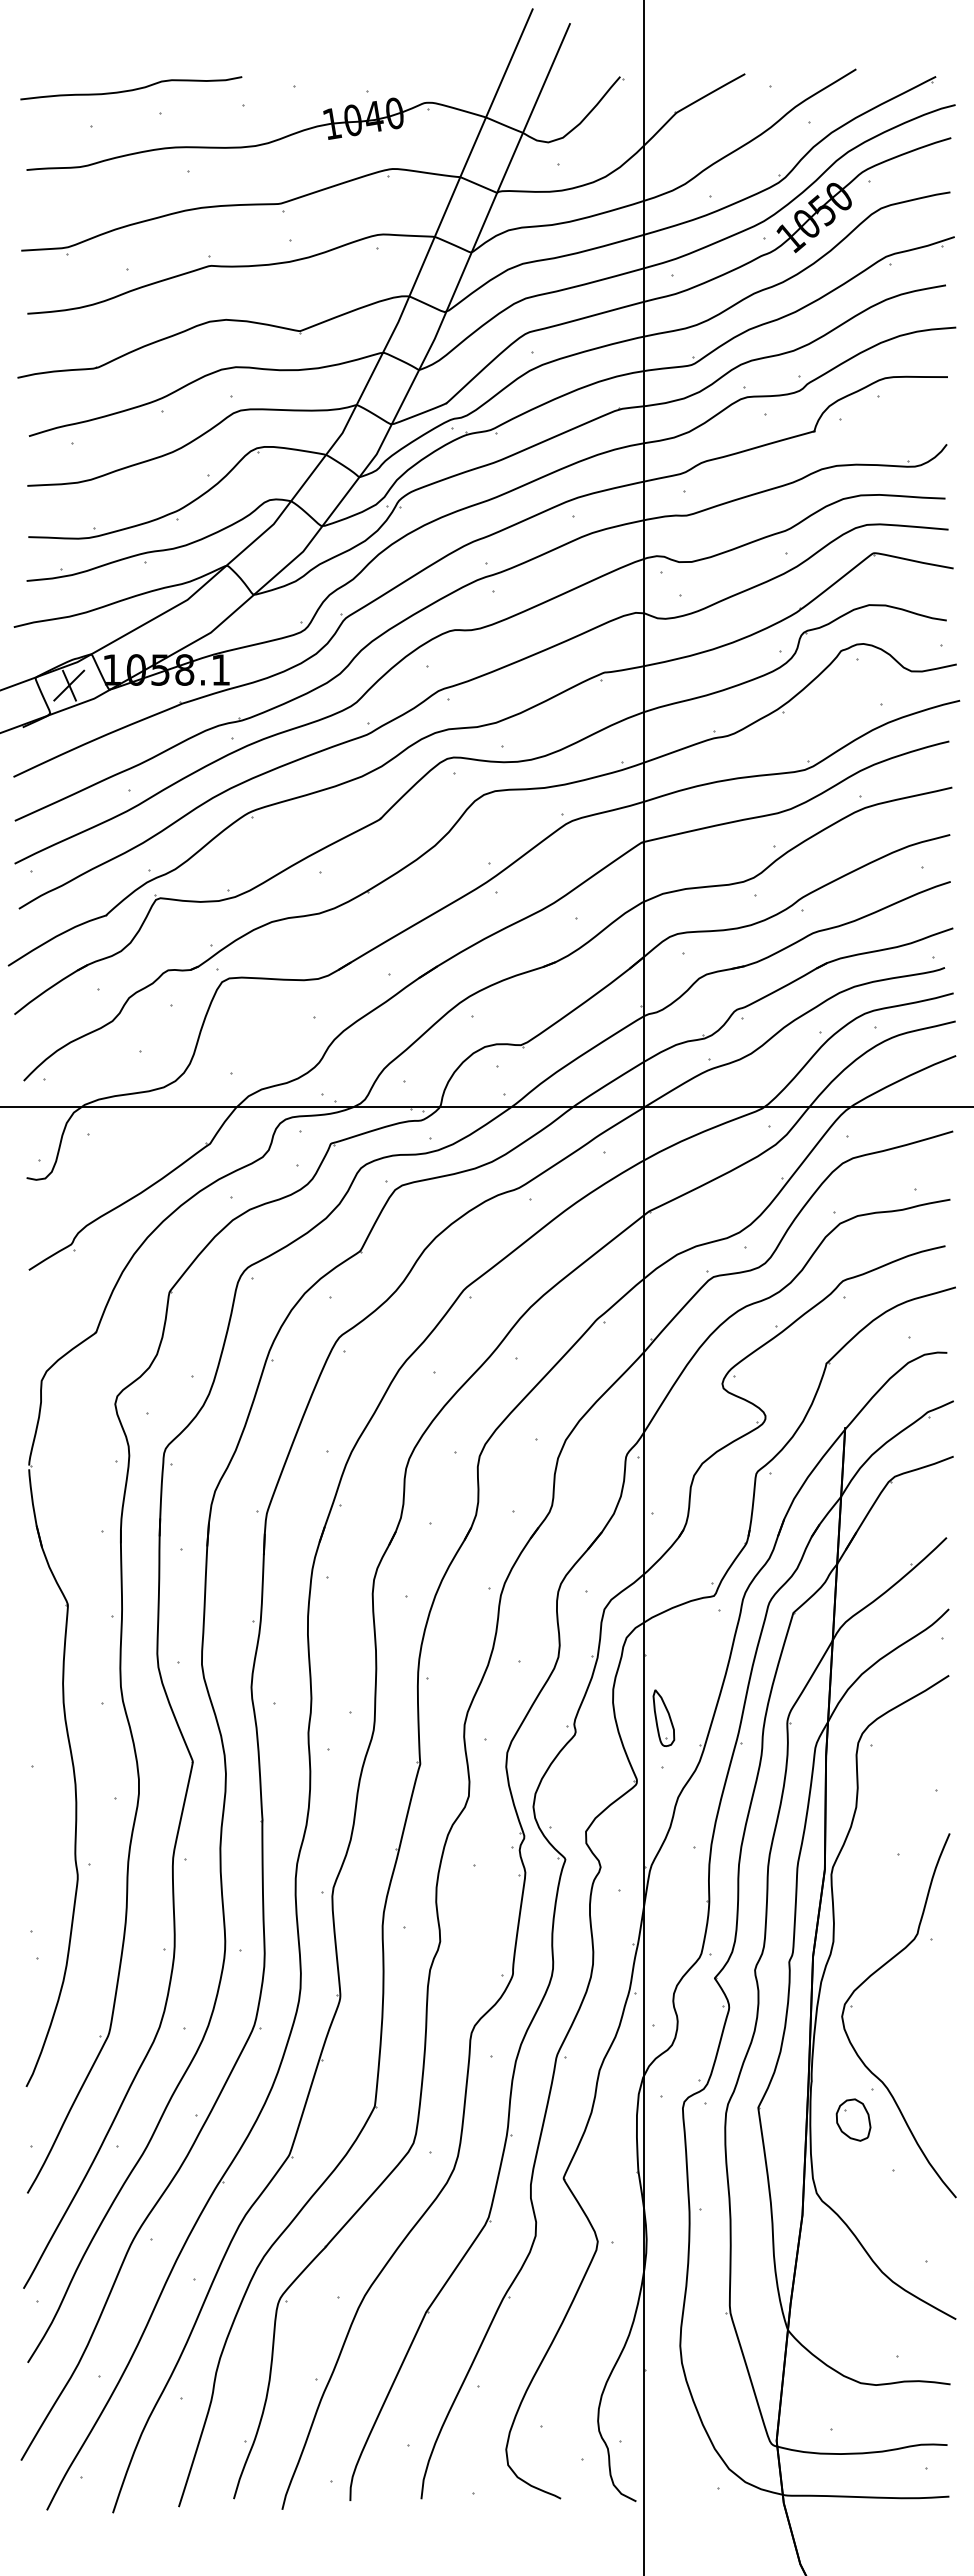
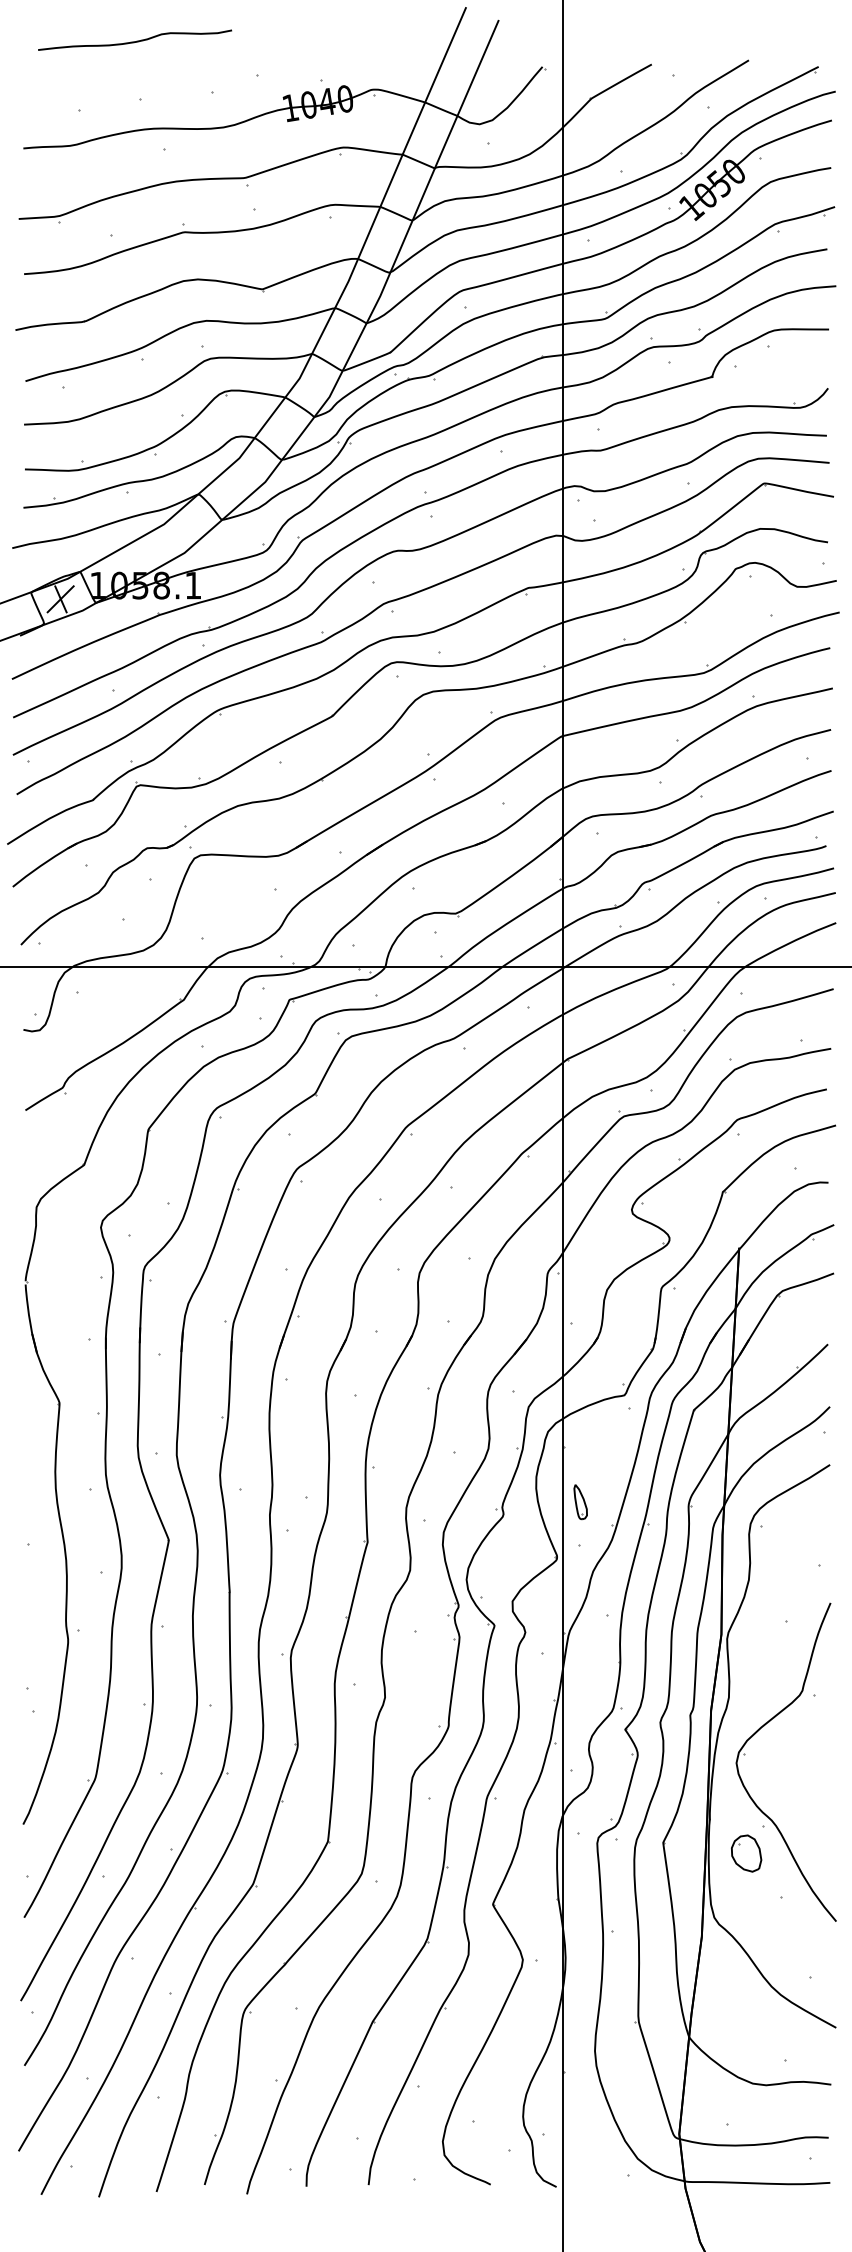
curve: (131, 89) -> (135, 41), moved
part: (663, 1717) -> (580, 1501), size x0.7

